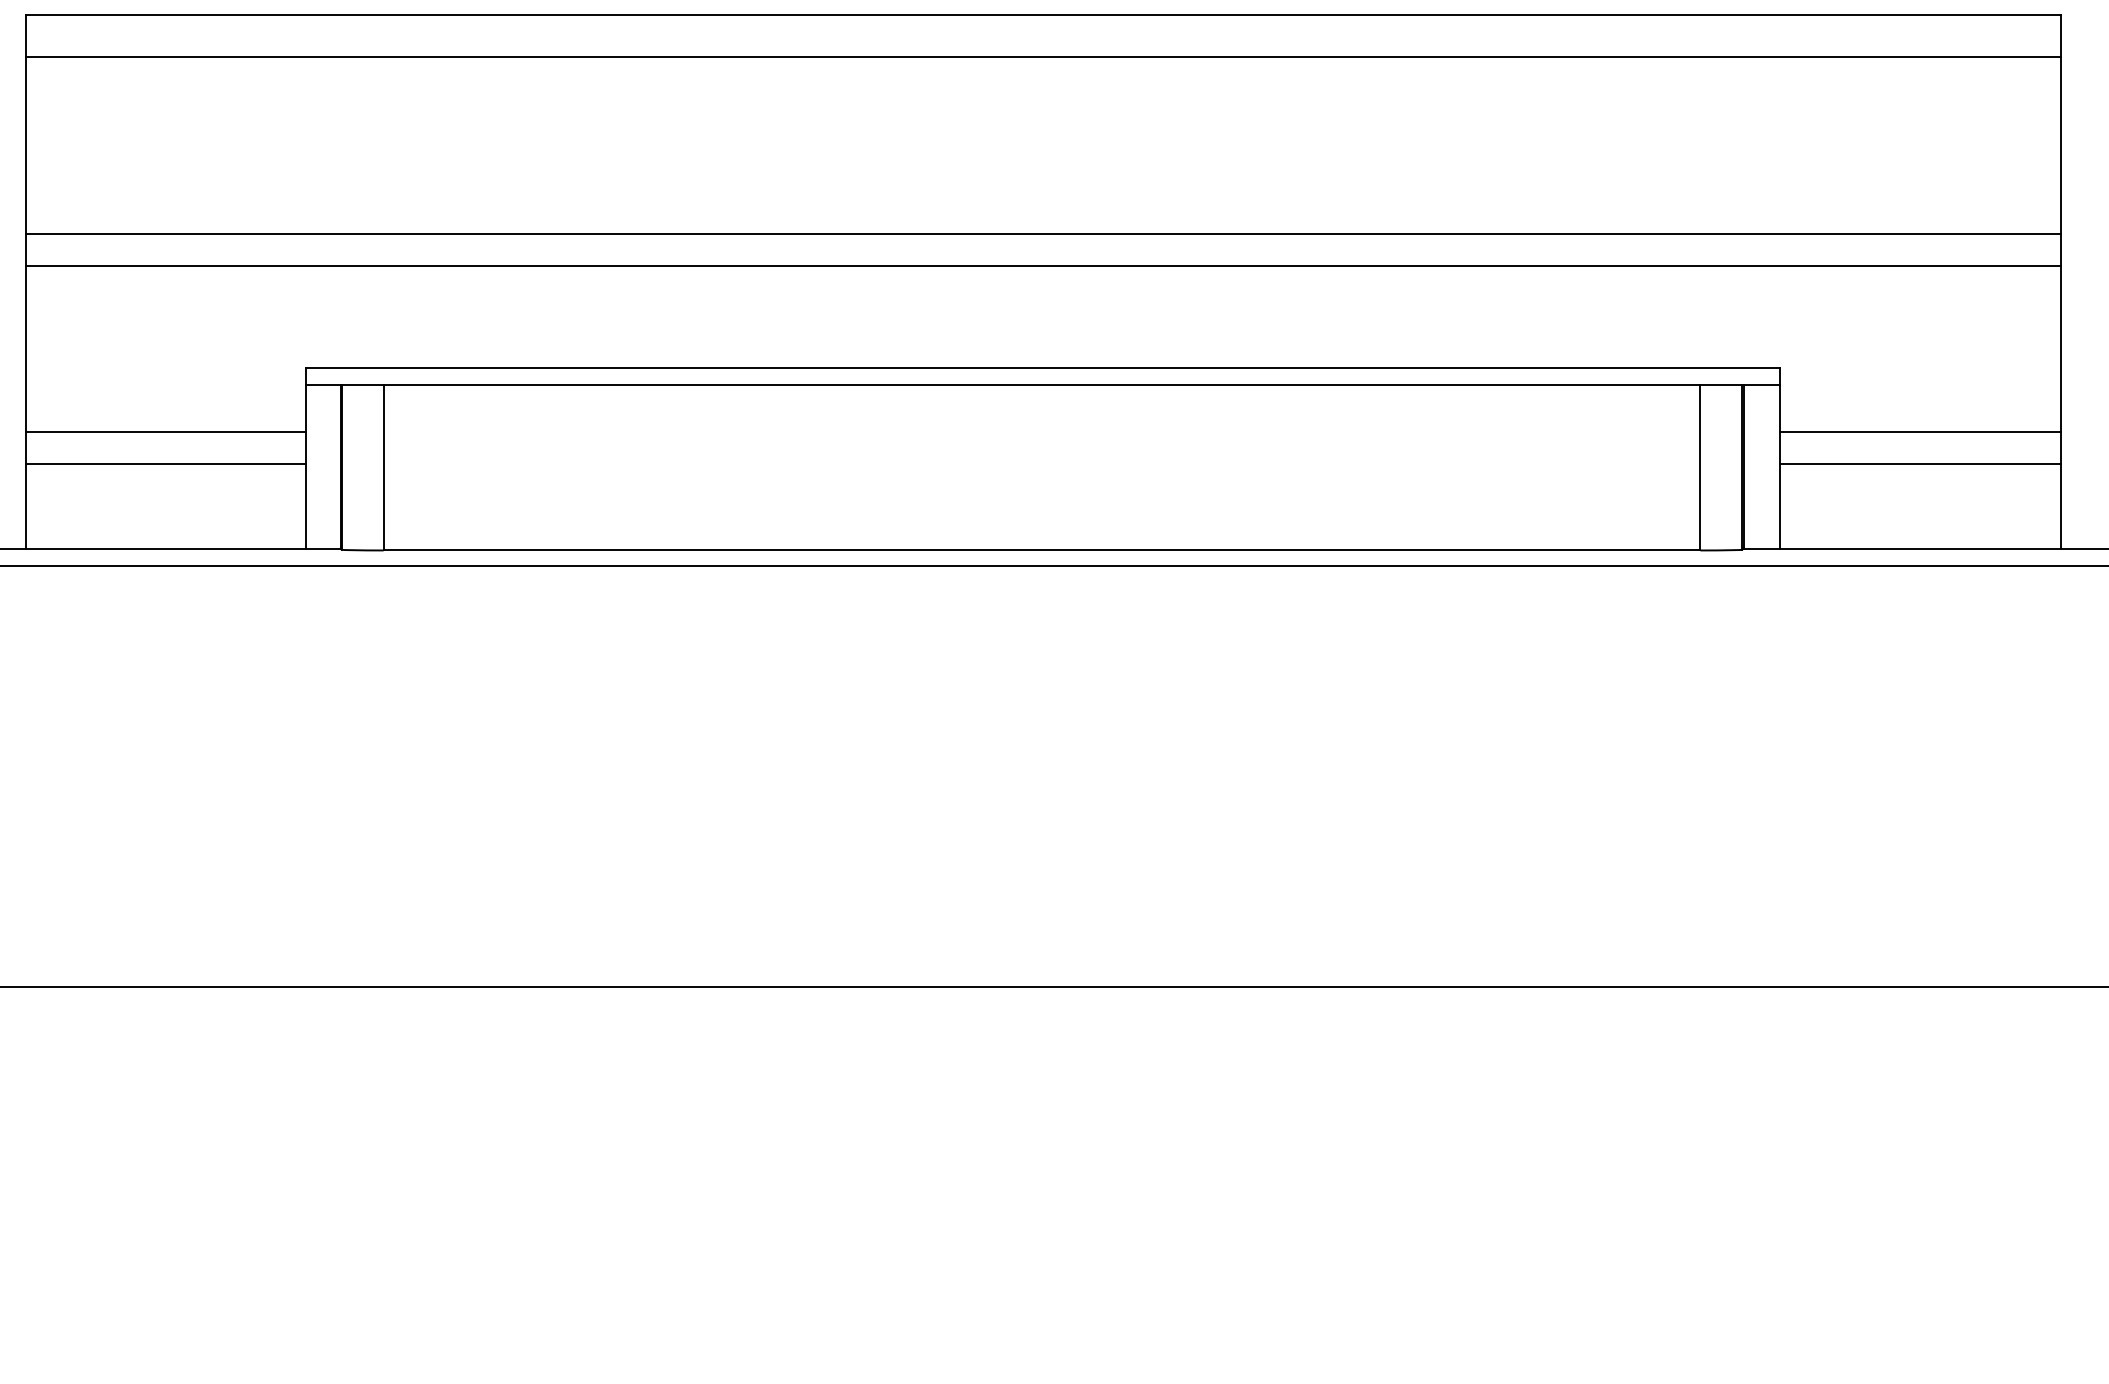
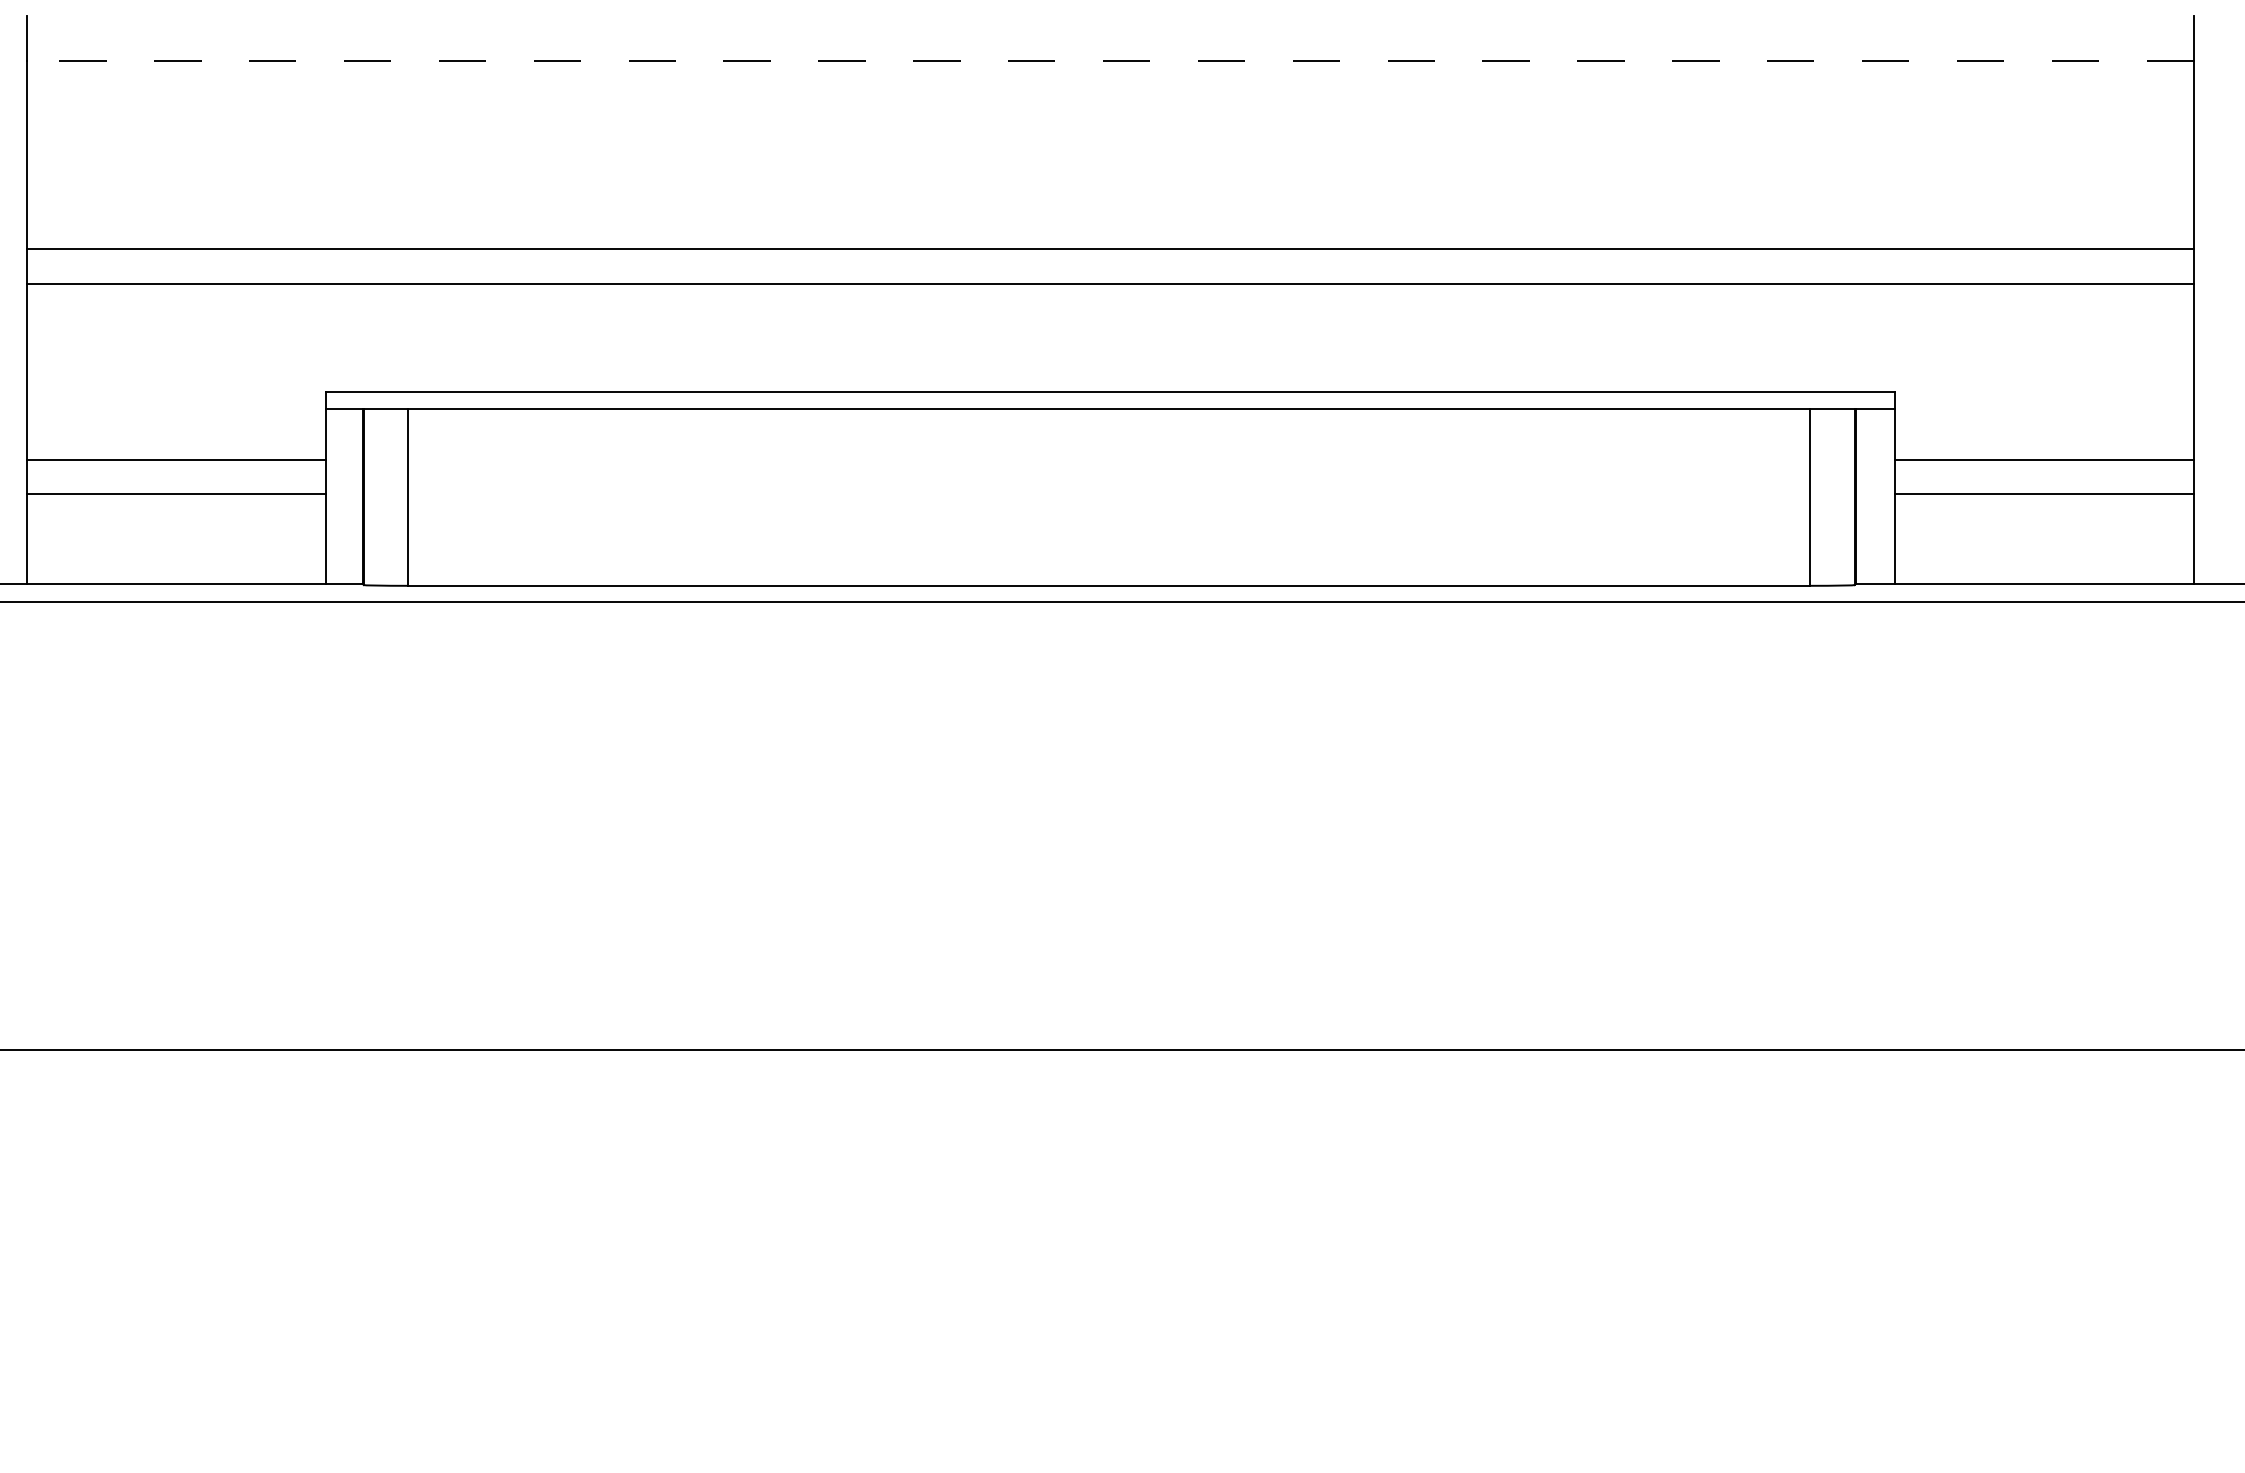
line: (1043, 15) -> (1110, 16), removed
line: (1043, 56) -> (1110, 60), solid -> dashed

